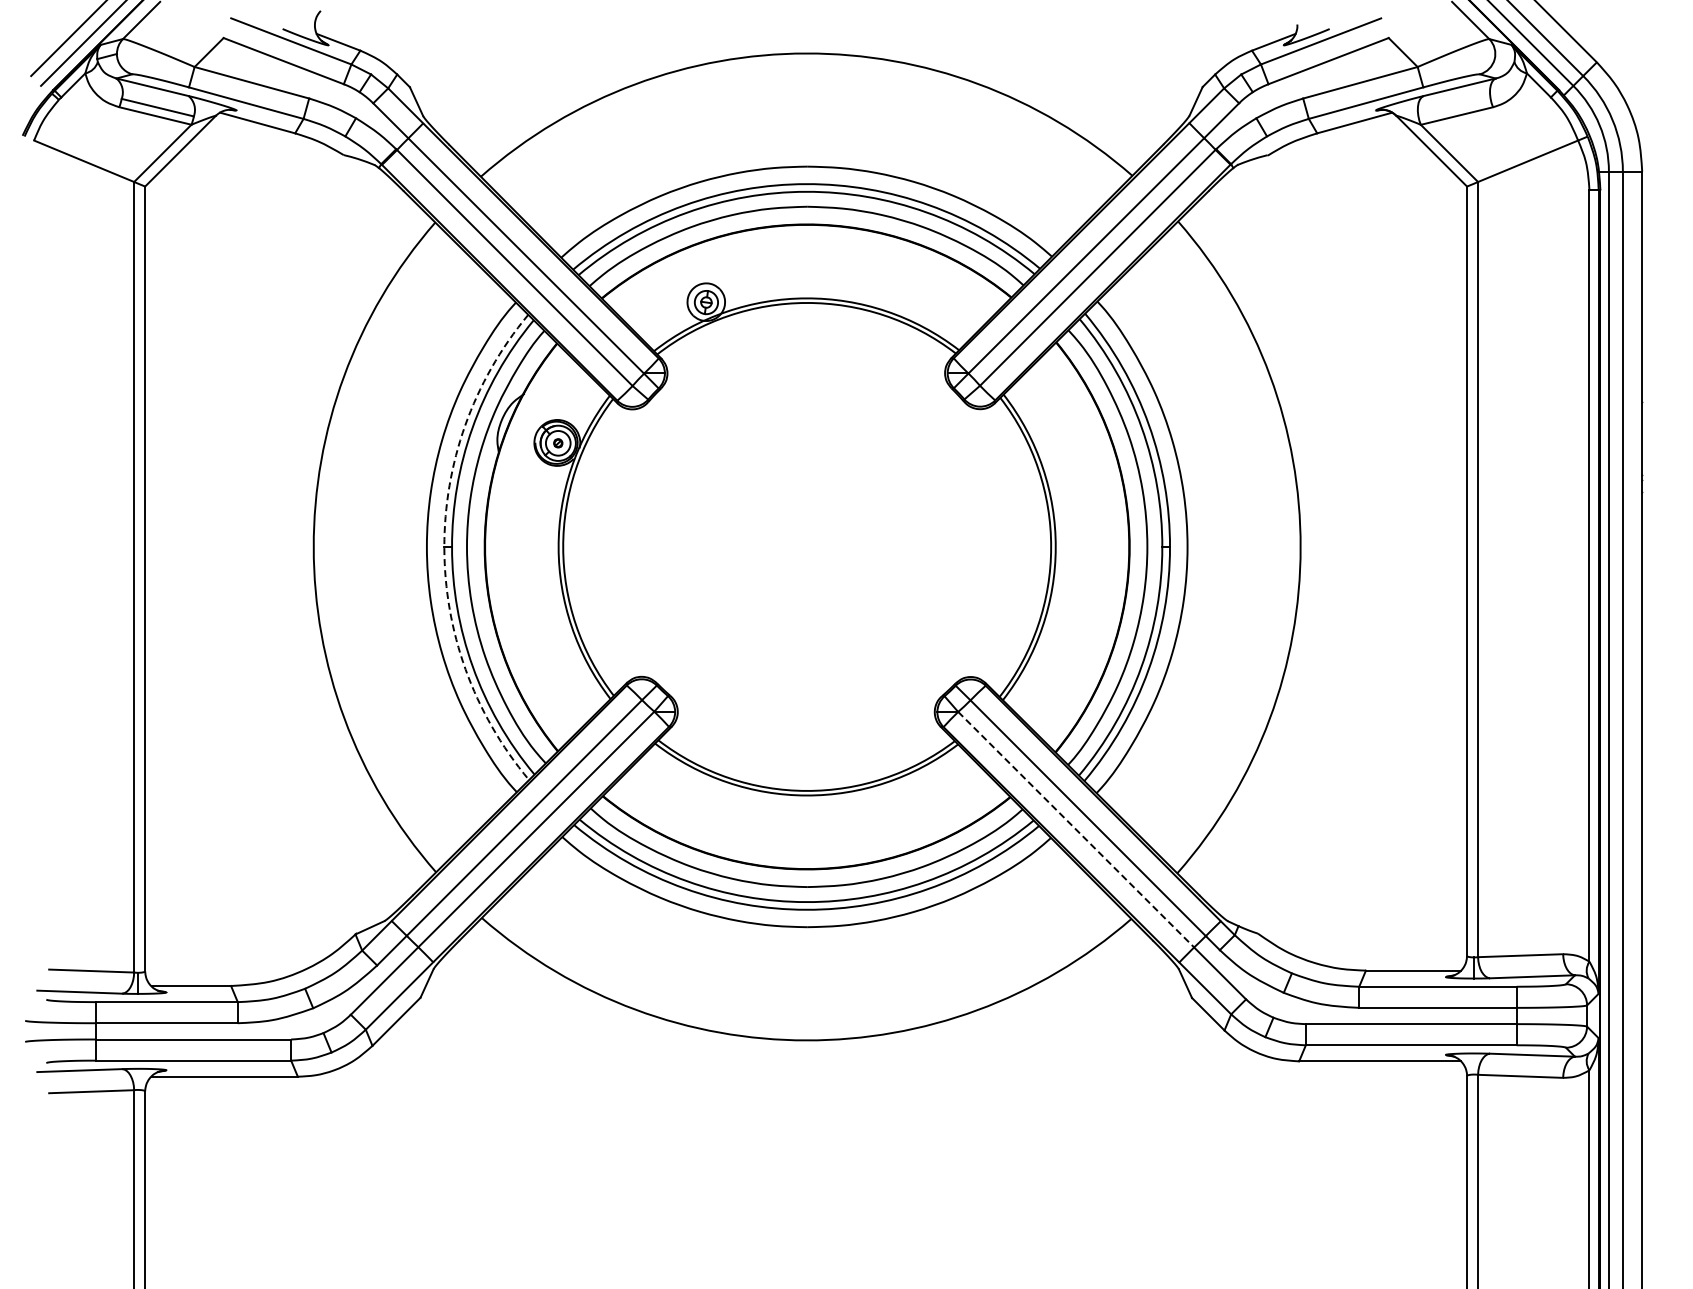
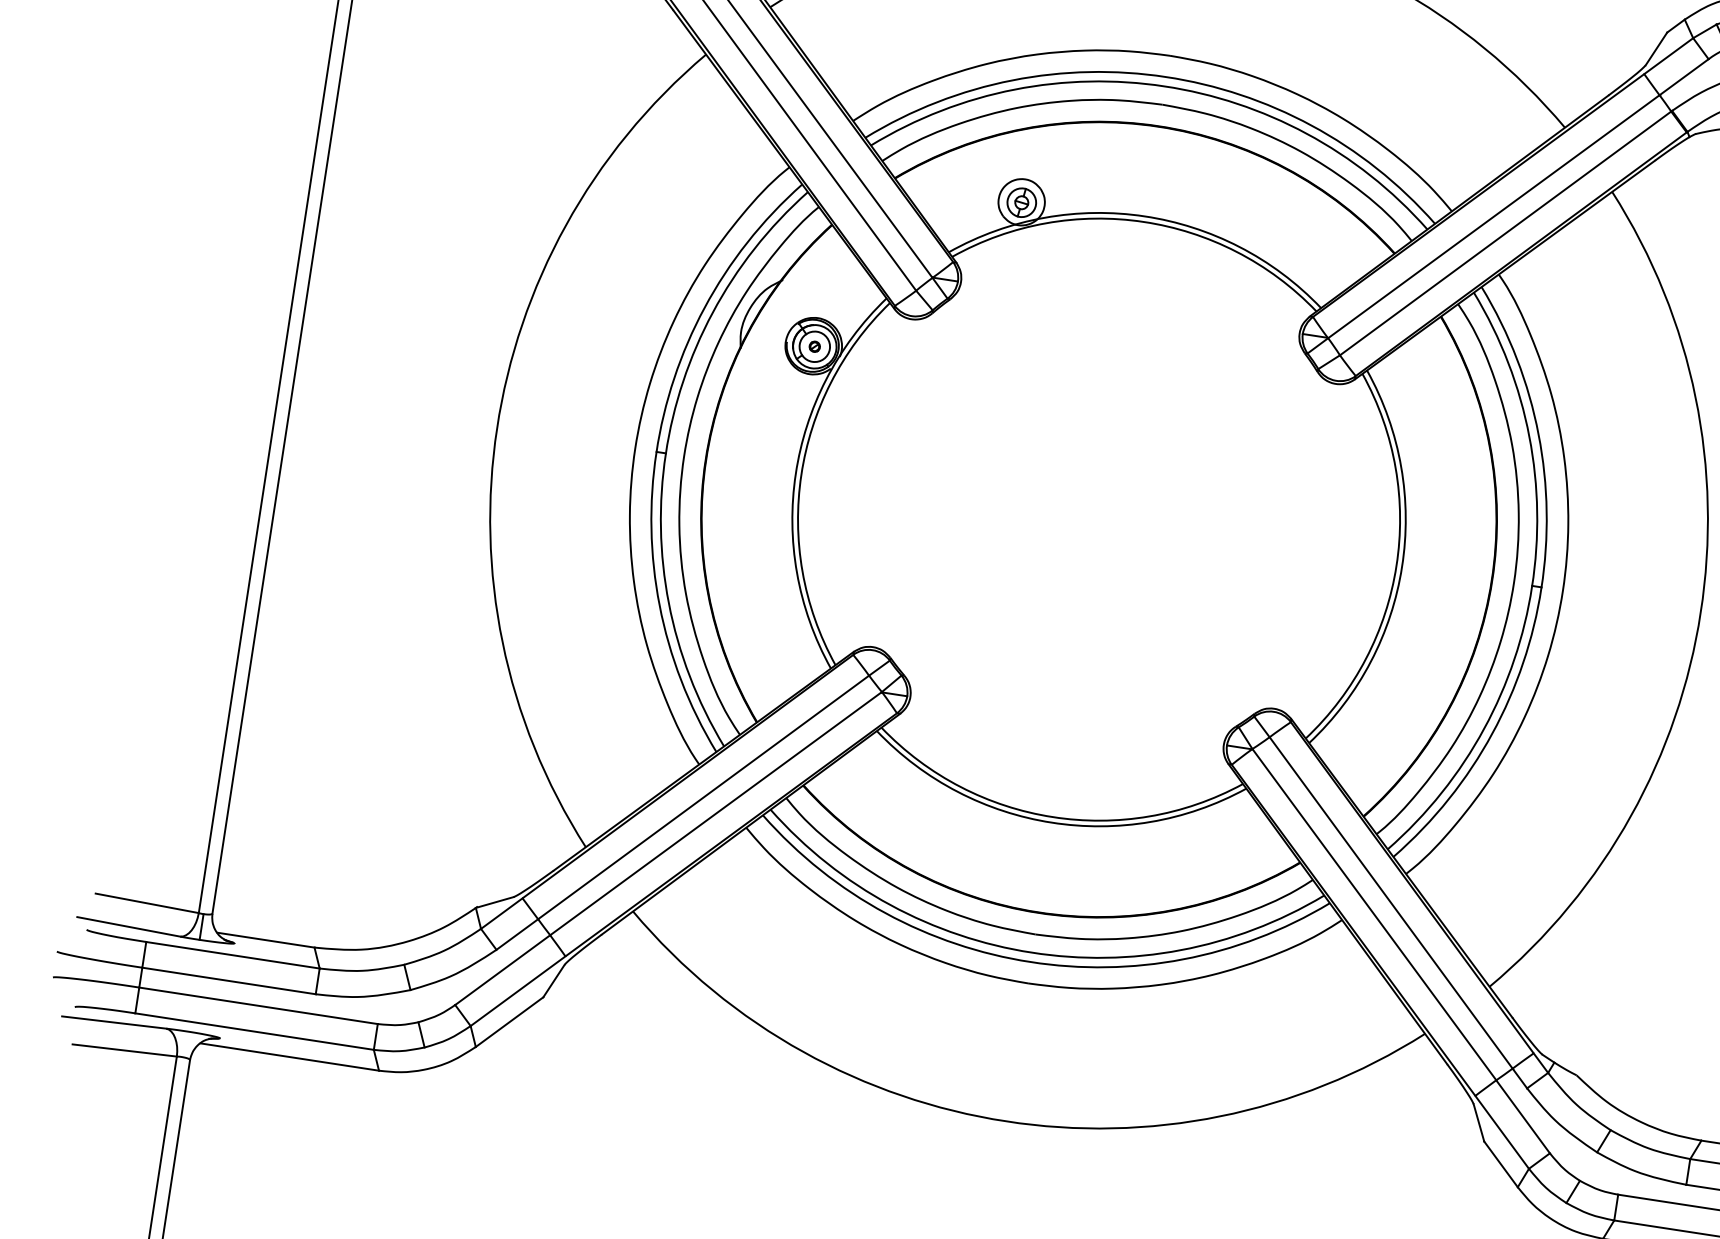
arc: (444, 547) -> (656, 452), dashed -> solid
line: (1076, 829) -> (1374, 914), dashed -> solid

